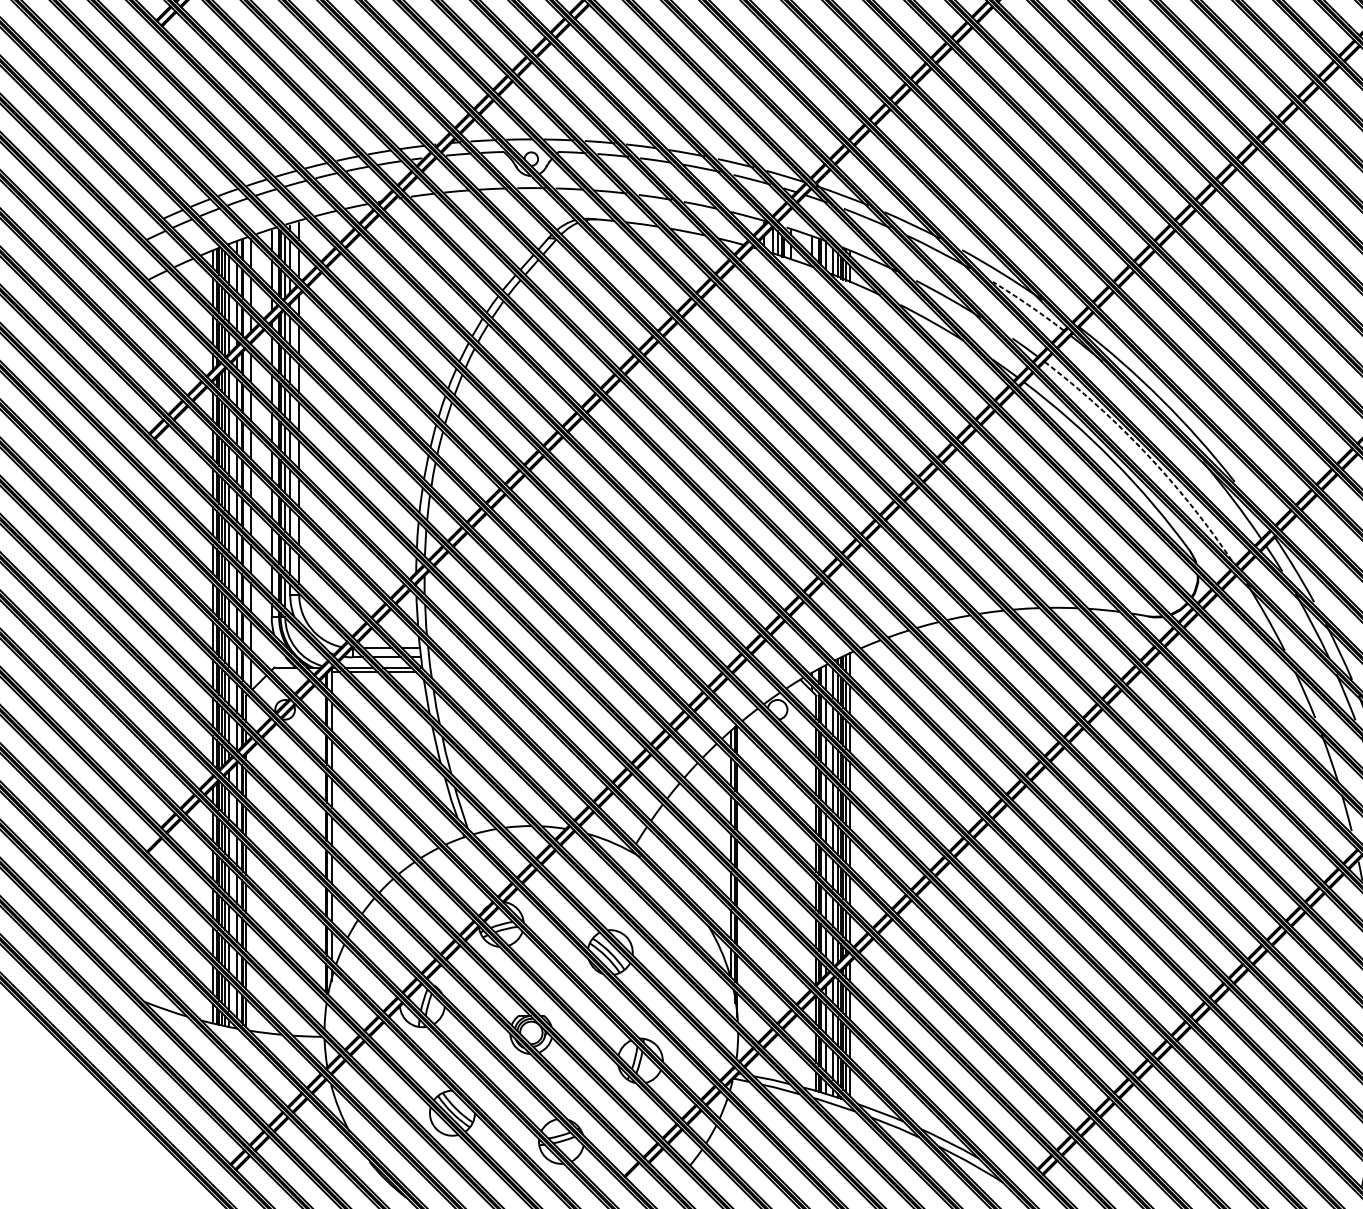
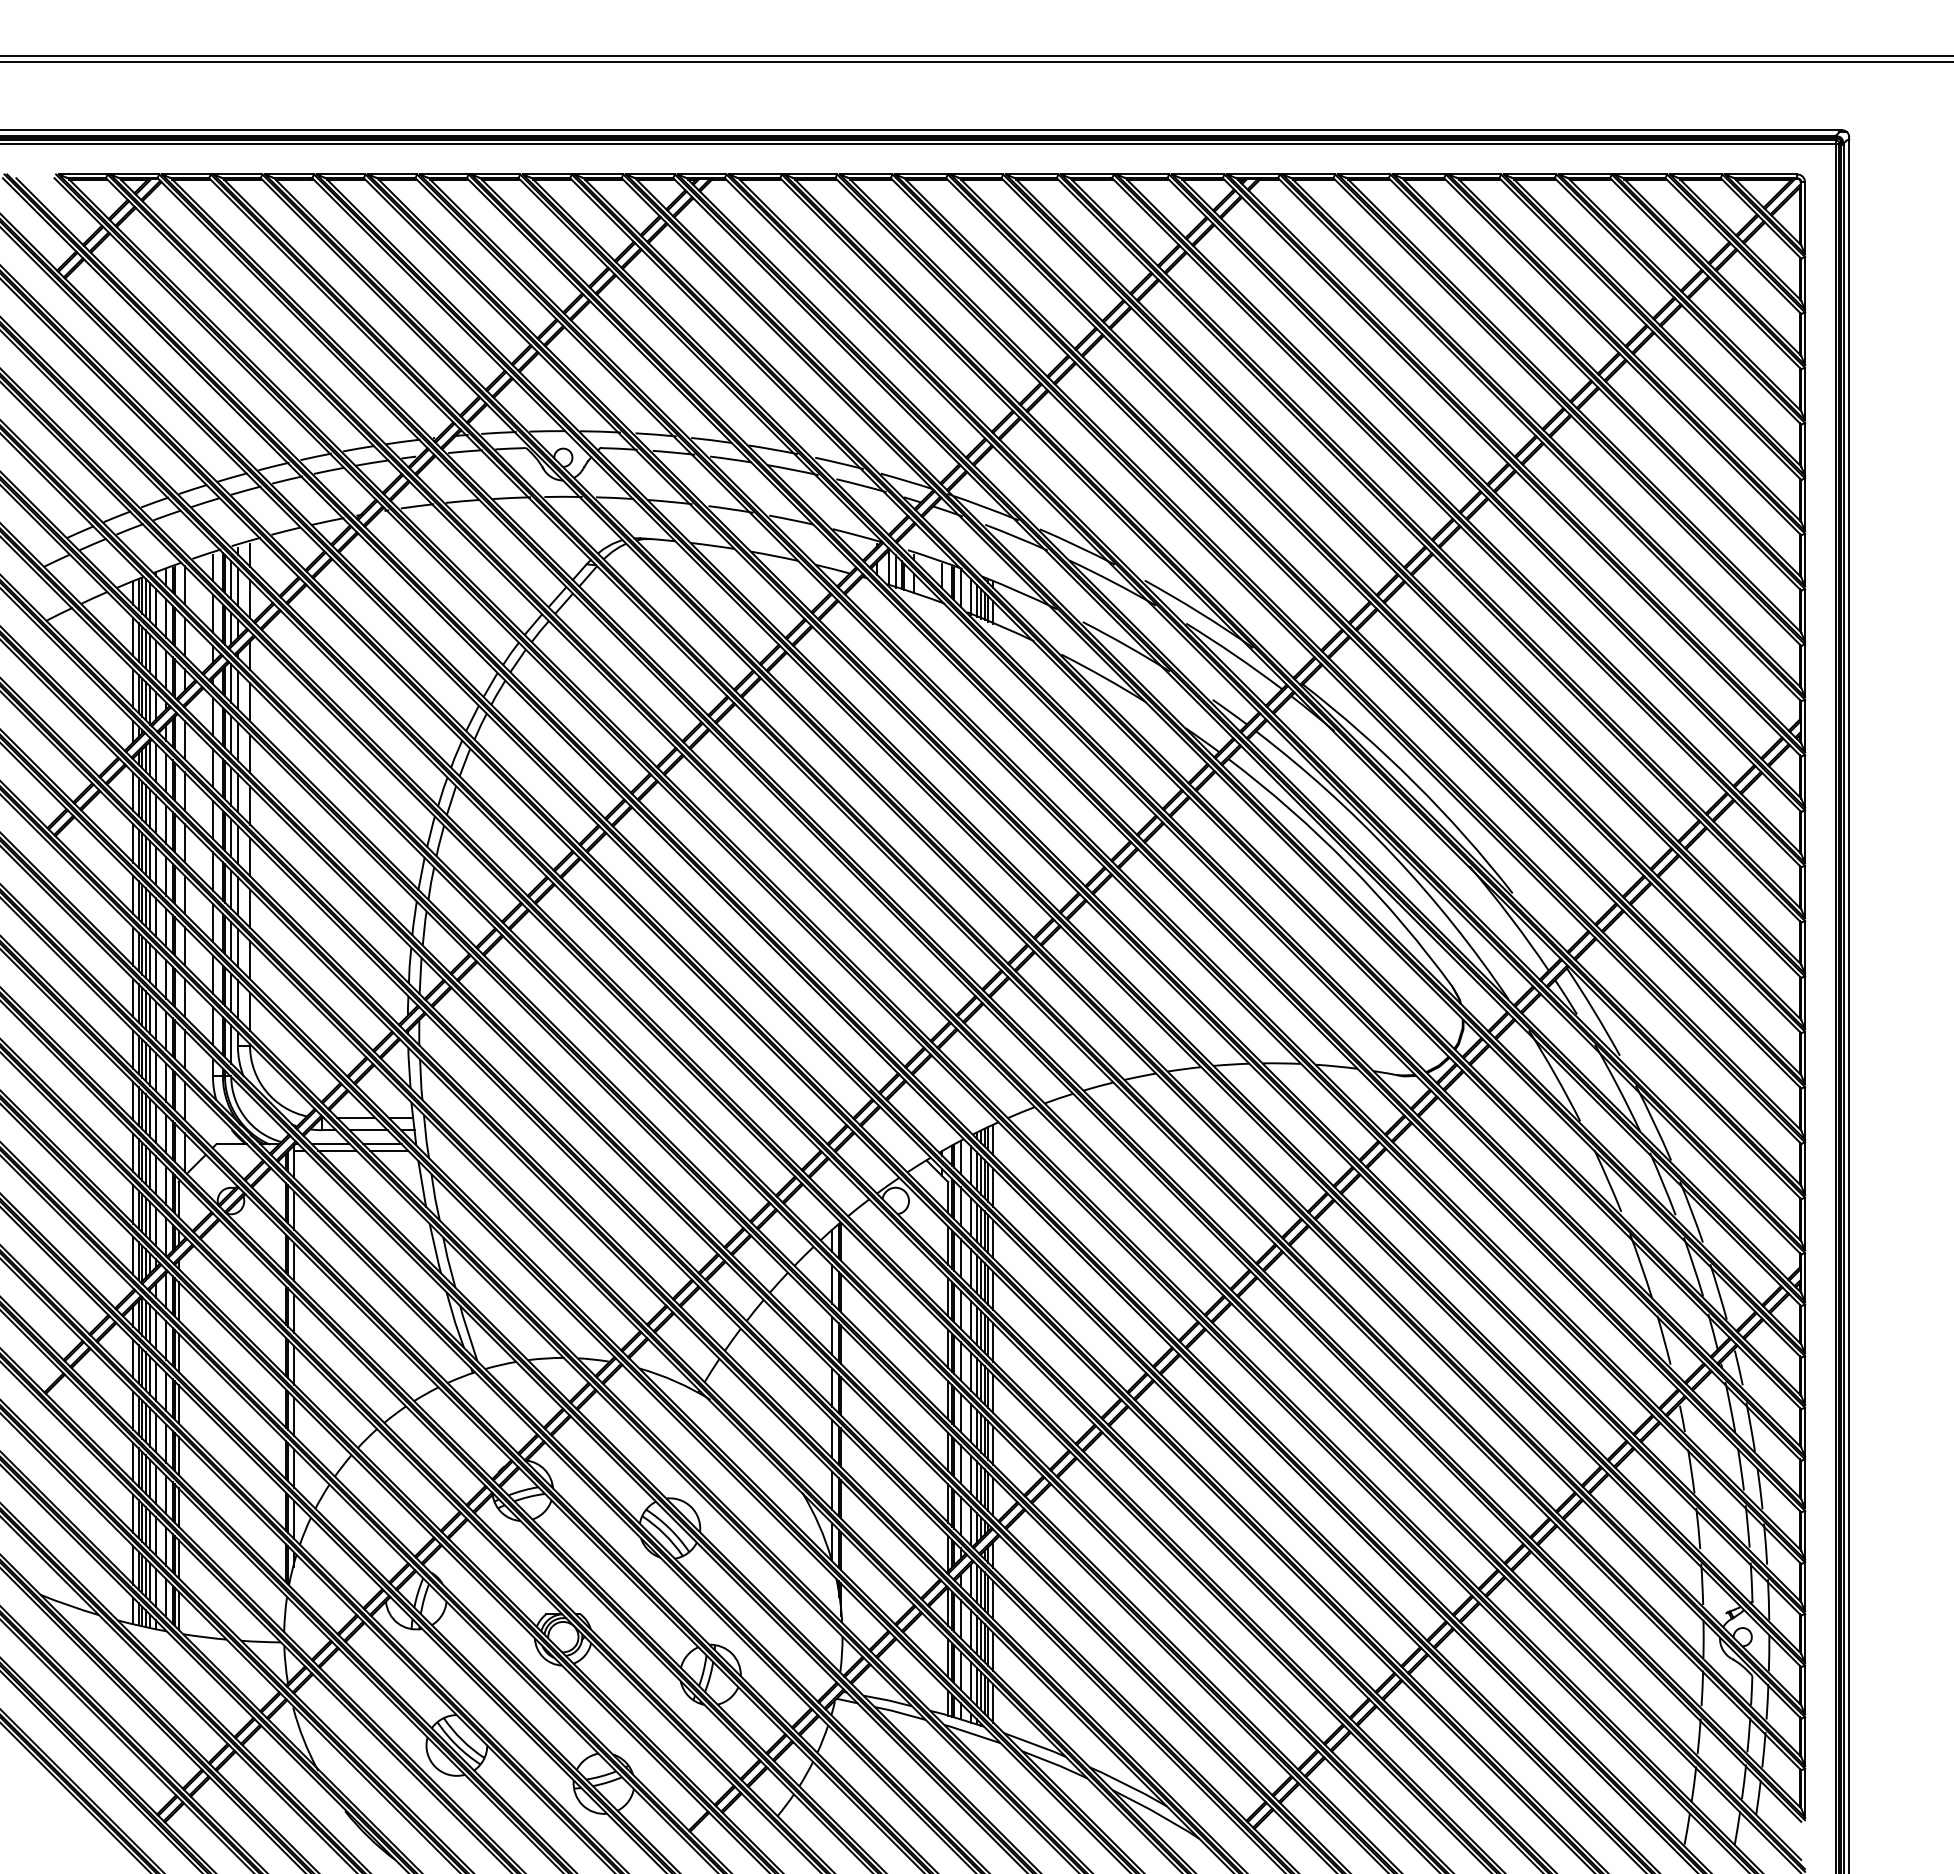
arc: (1028, 305) -> (1234, 655), dashed -> solid
arc: (1146, 453) -> (1393, 855), dashed -> solid

